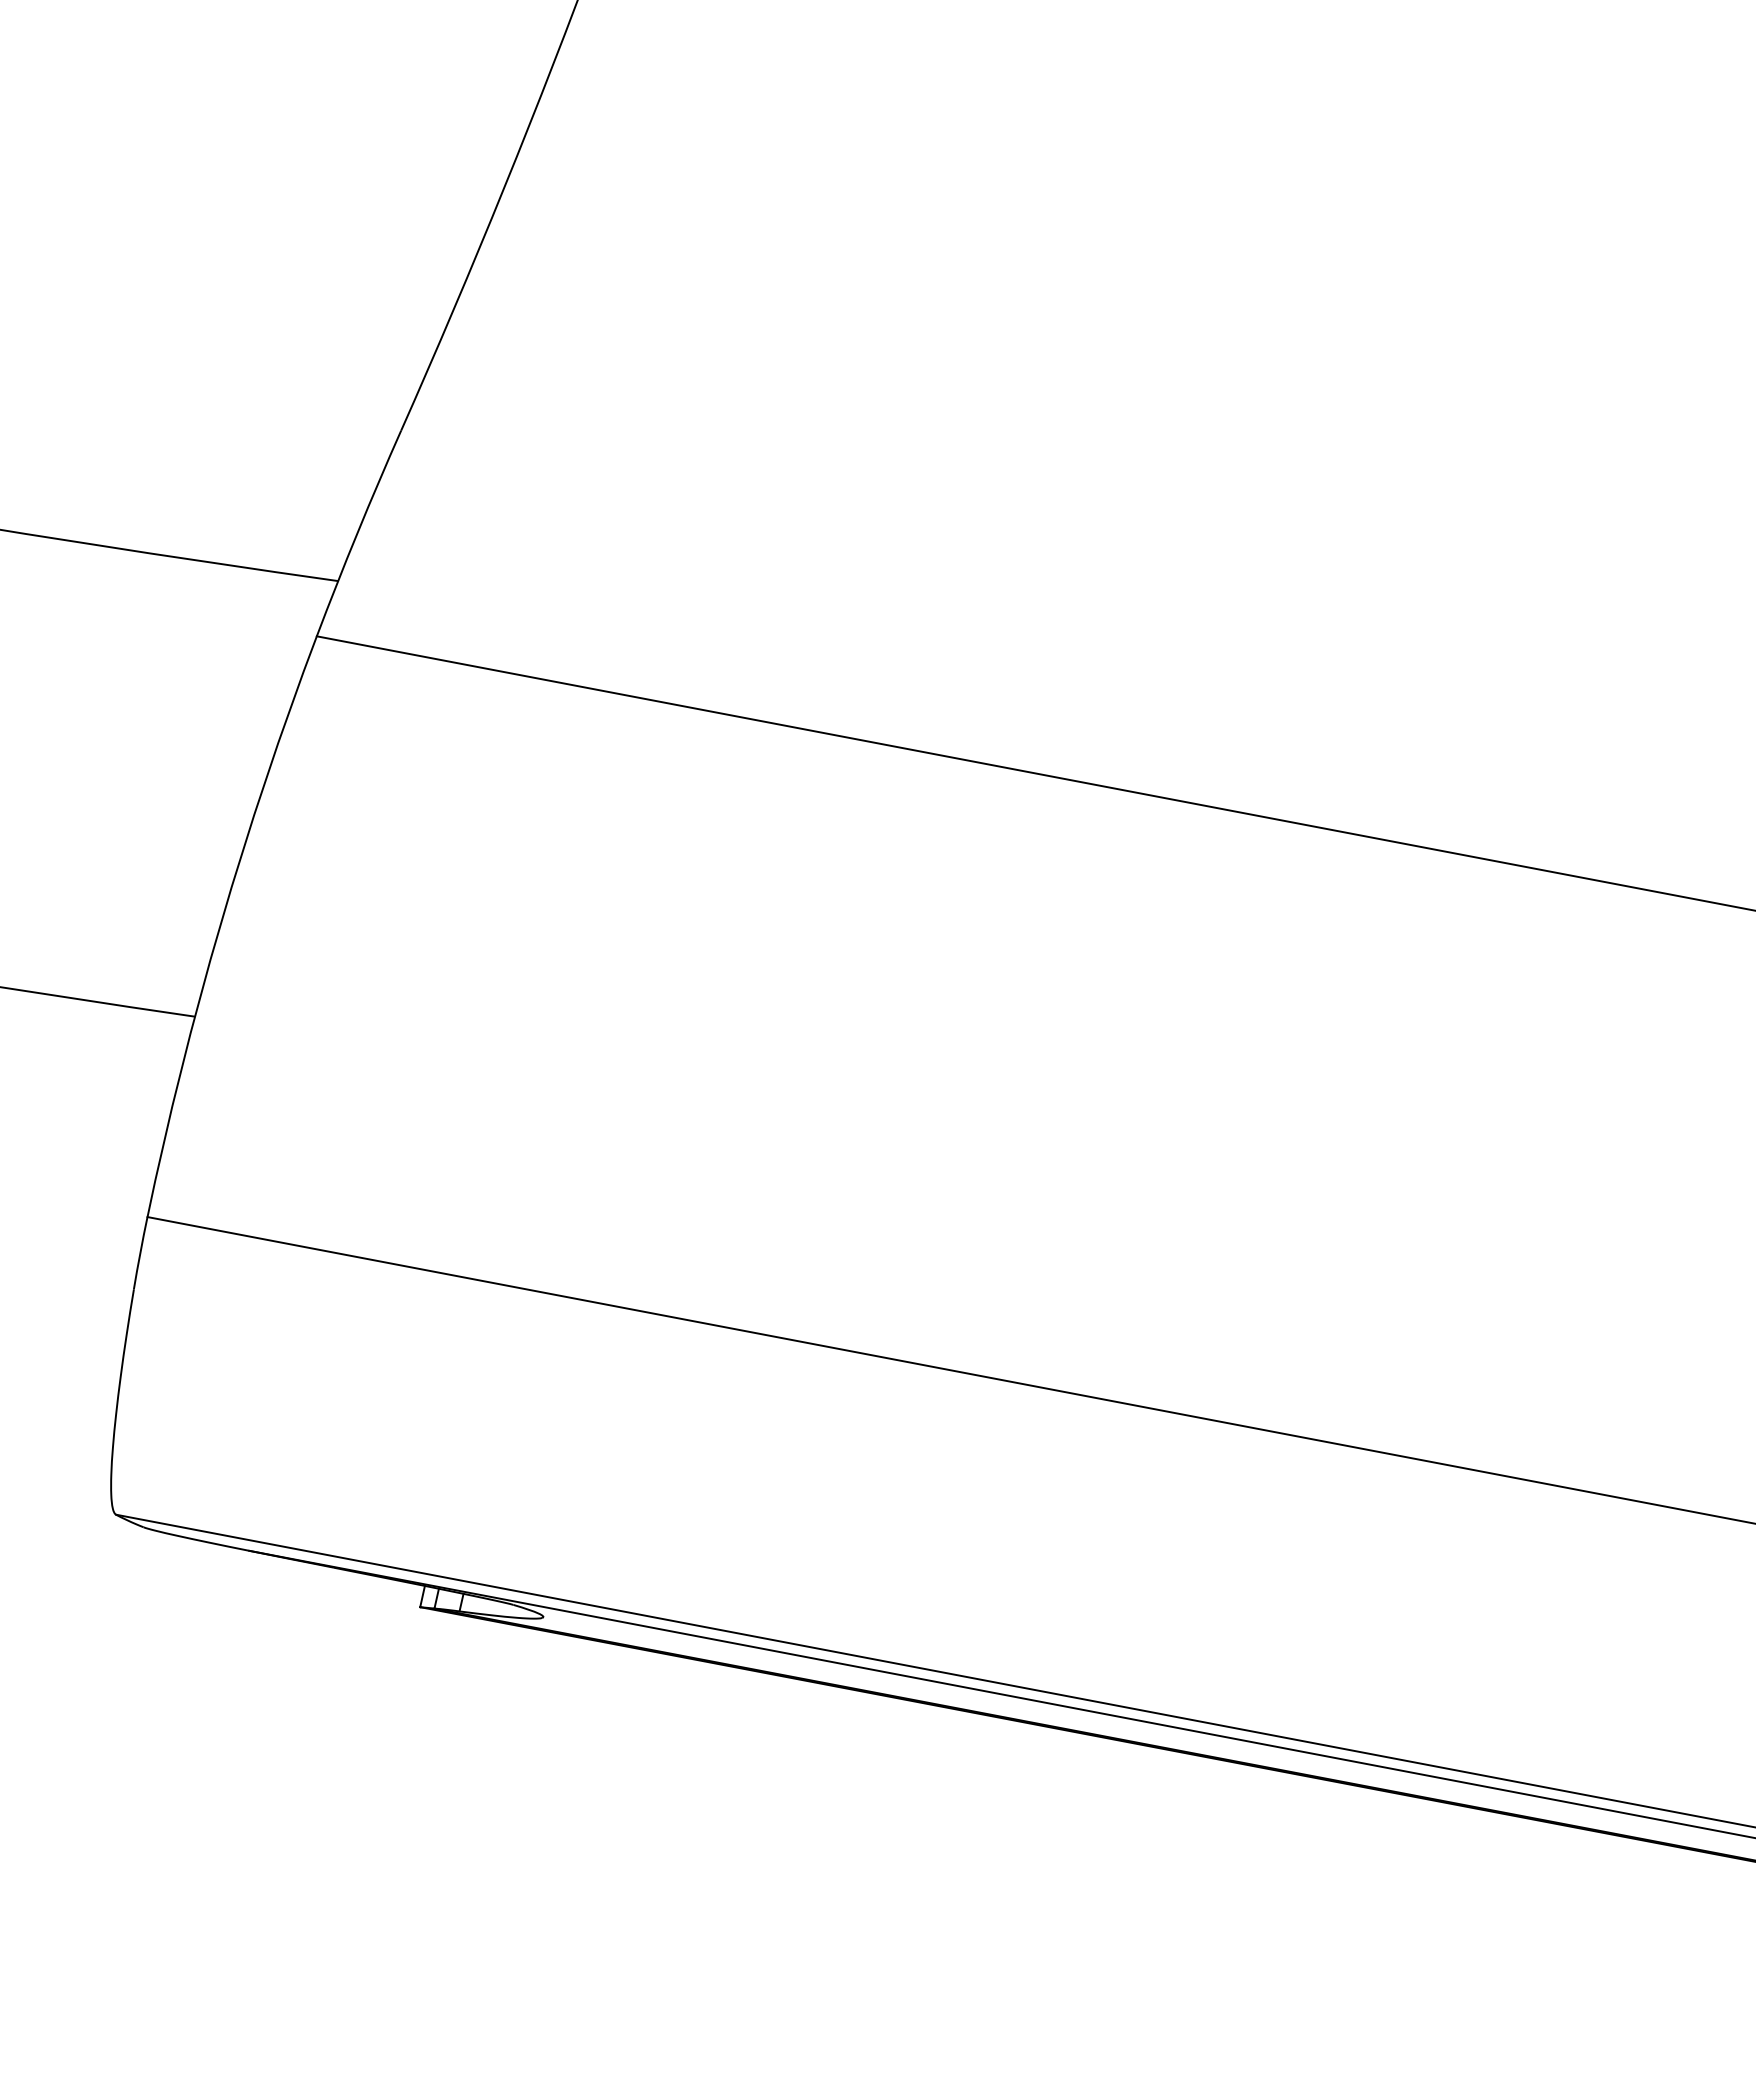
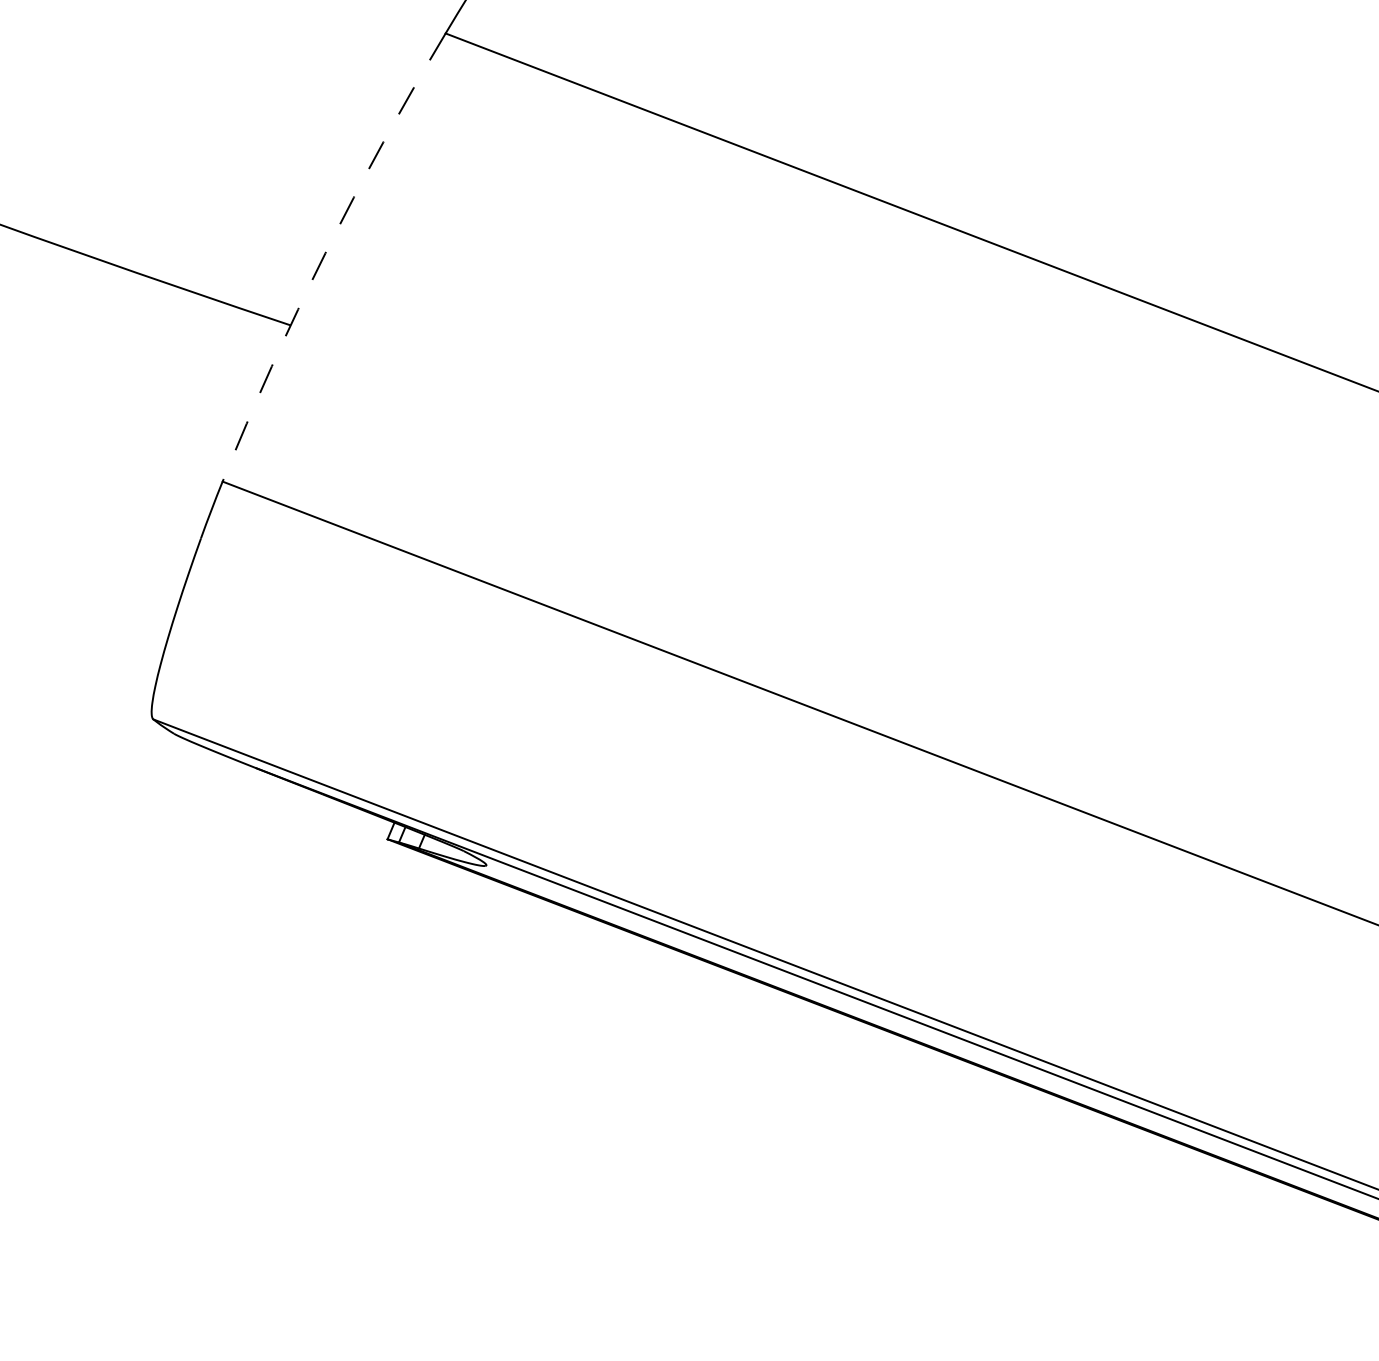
arc: (220, 923) -> (325, 253), solid -> dashed

